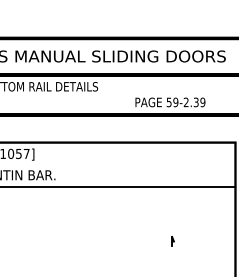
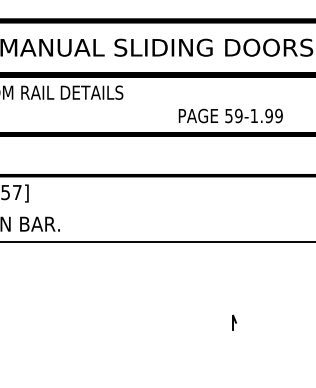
text: (190, 101) -> (260, 114), 59-2.39 -> 59-1.99

